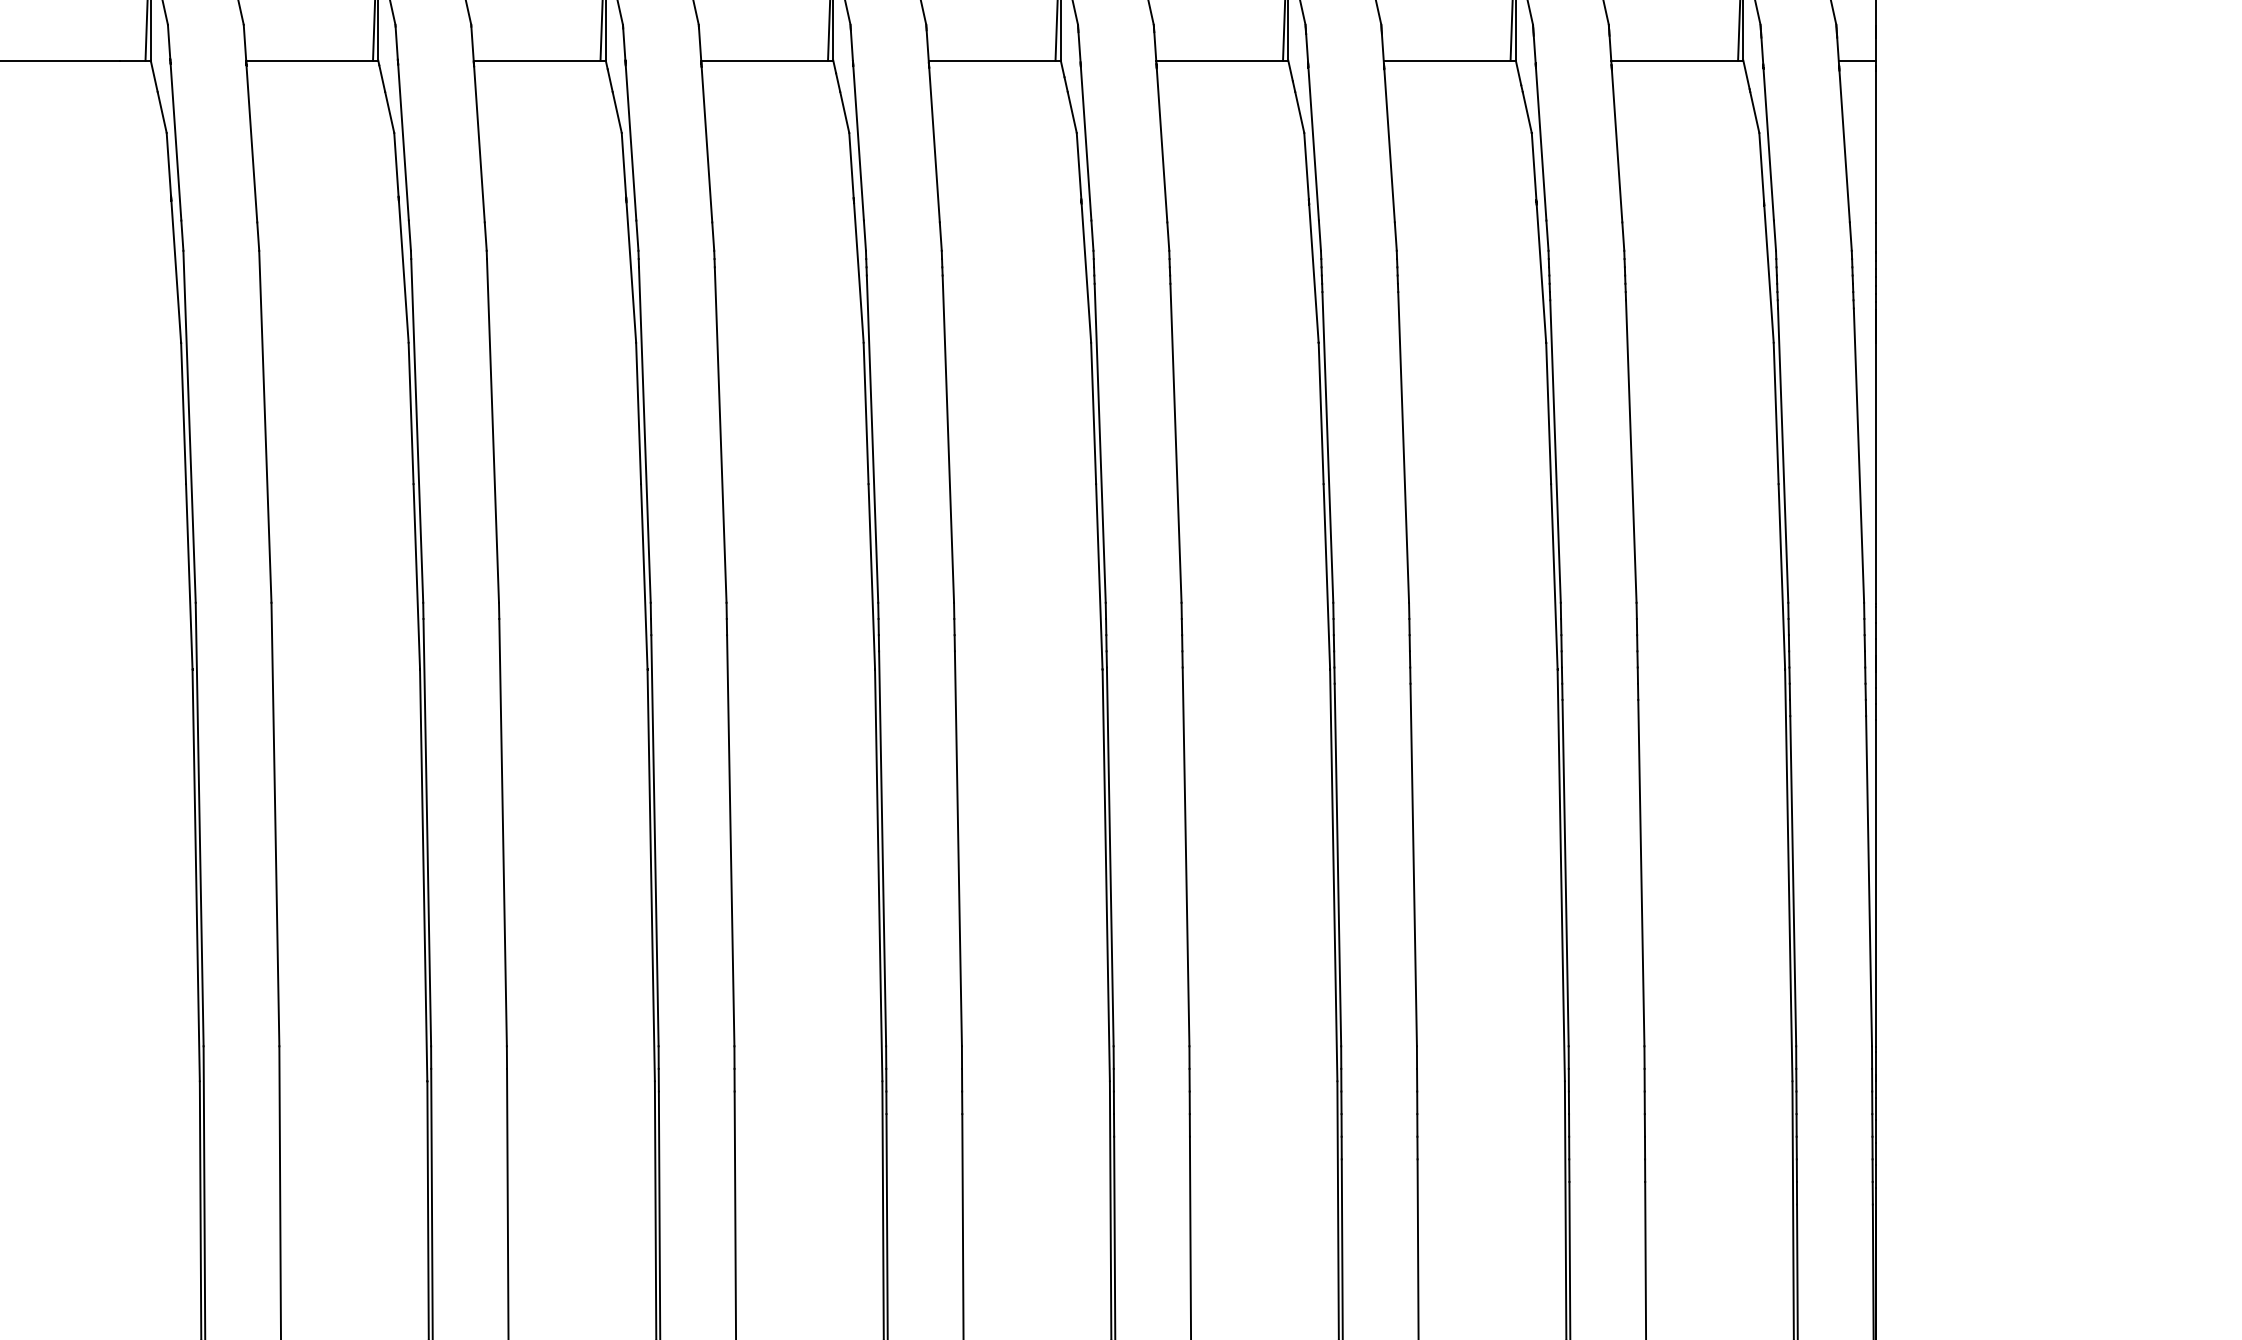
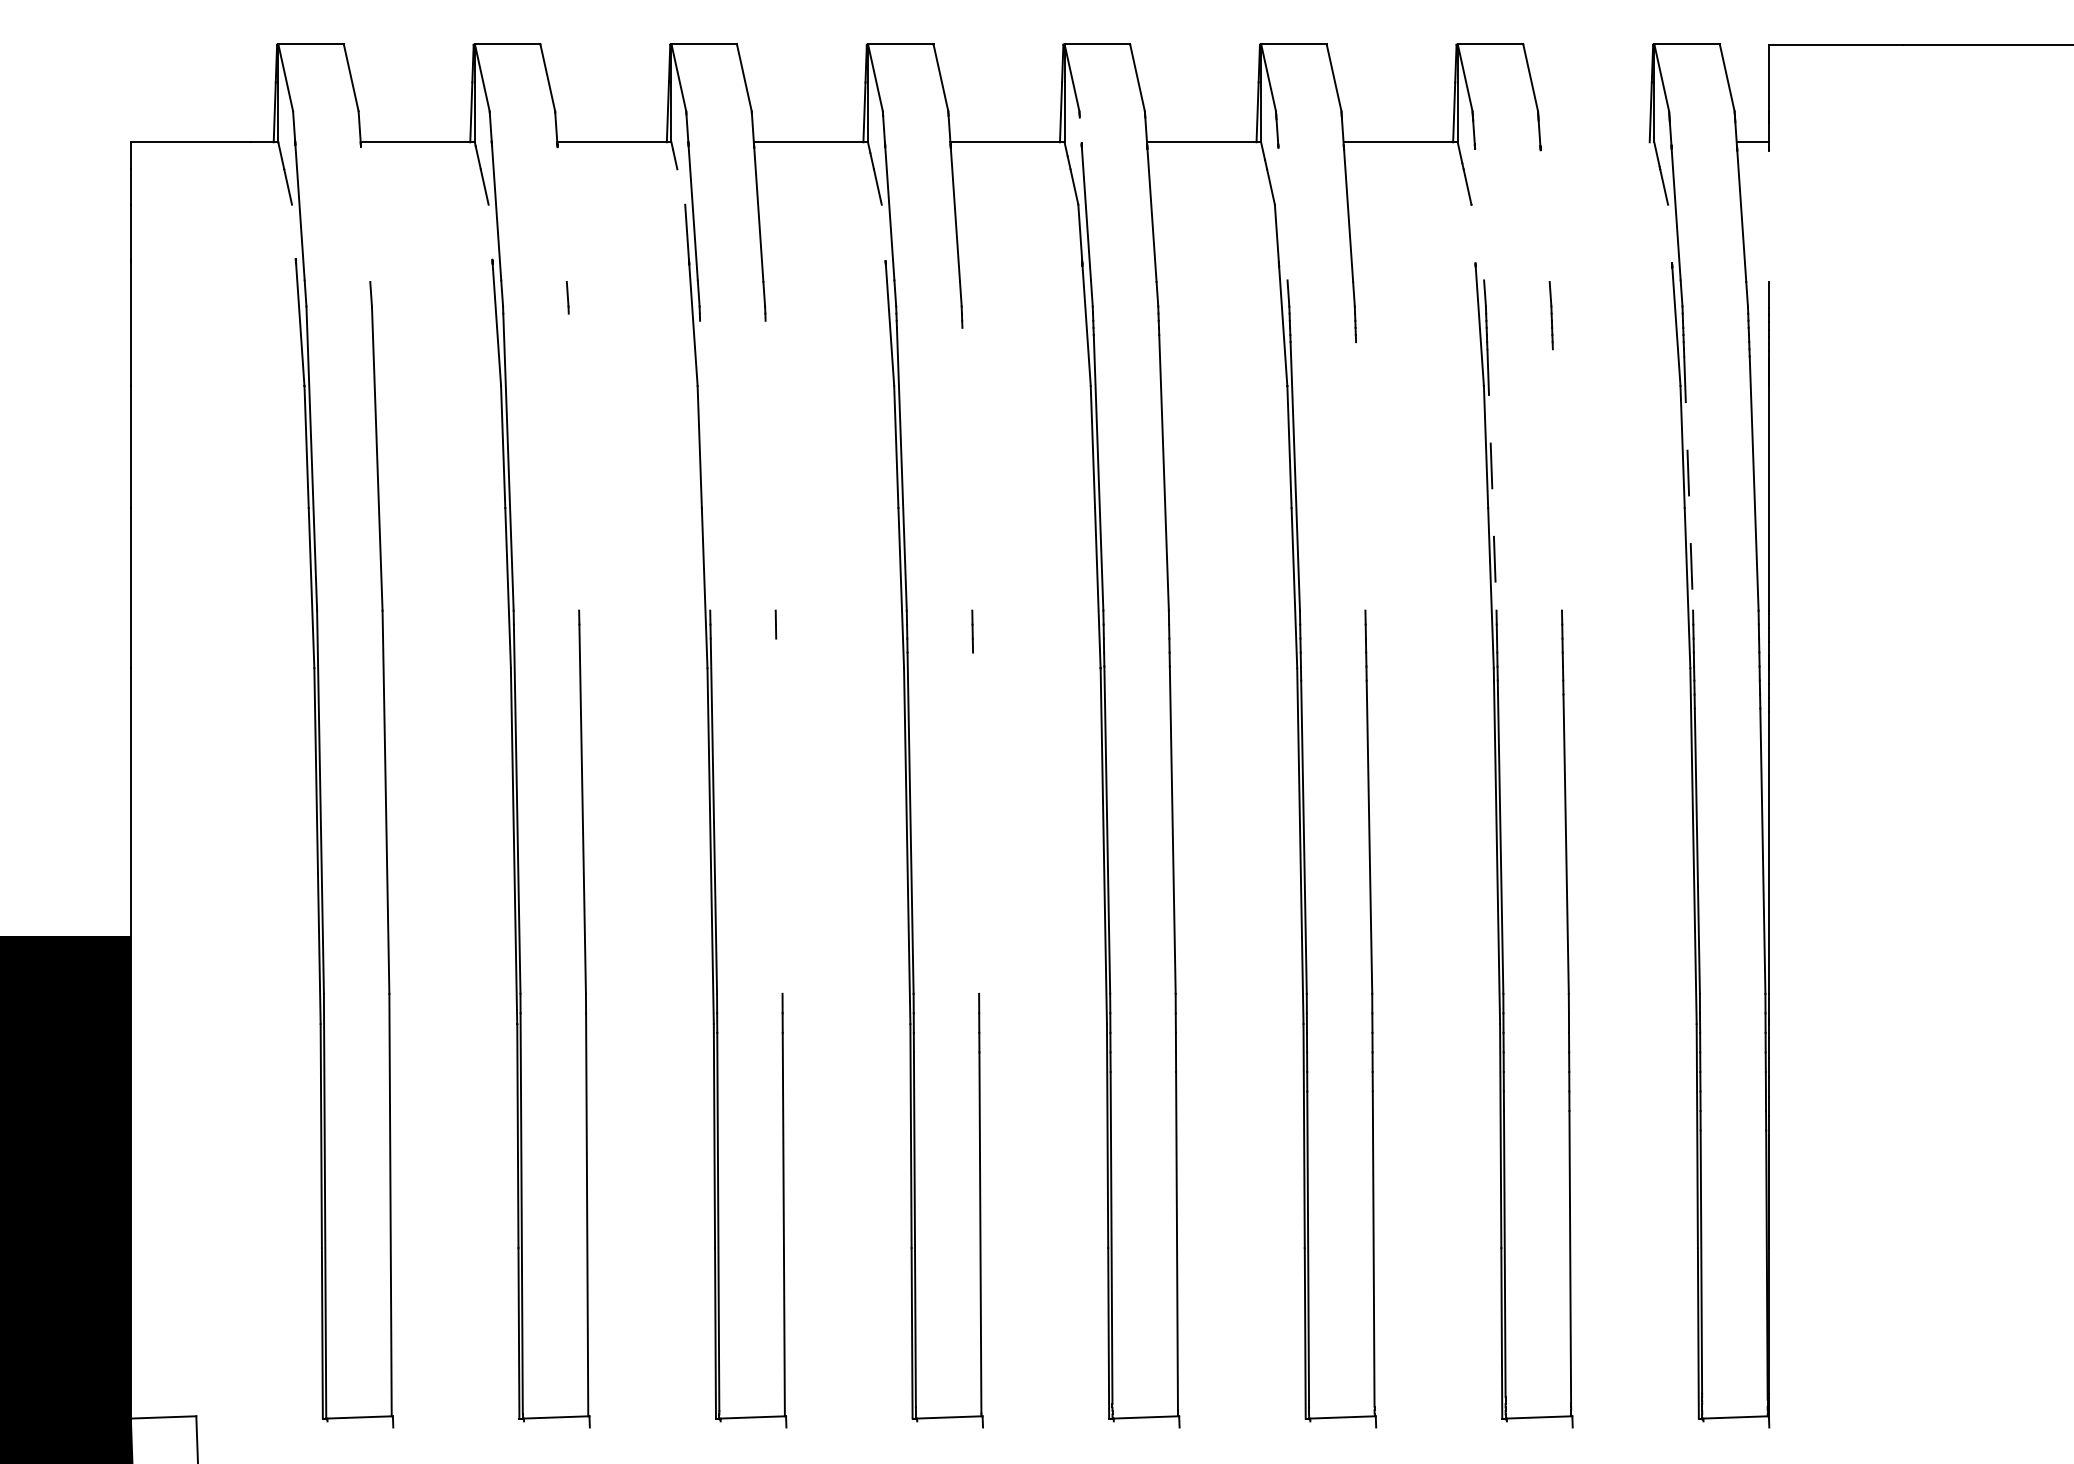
line: (1079, 47) -> (1080, 130), removed
line: (1677, 60) -> (1597, 142), removed
line: (617, 111) -> (681, 186), removed
line: (251, 144) -> (365, 214), removed
line: (478, 144) -> (561, 214), removed
line: (1313, 144) -> (1282, 214), removed
line: (1541, 144) -> (1479, 214), removed
line: (1616, 146) -> (1544, 216), removed
line: (1875, 146) -> (1768, 216), removed
line: (168, 163) -> (293, 231), removed
line: (396, 163) -> (490, 231), removed
line: (851, 165) -> (883, 232), removed
line: (1534, 166) -> (1473, 233), removed
line: (1762, 166) -> (1670, 233), removed
line: (492, 430) -> (573, 461), removed
line: (645, 434) -> (705, 465), removed
line: (720, 434) -> (770, 465), removed
line: (948, 438) -> (967, 468), removed
line: (1403, 447) -> (1360, 476), removed
line: (1554, 451) -> (1491, 479), solid -> dashed
line: (1630, 451) -> (1556, 479), removed
line: (1782, 456) -> (1688, 484), solid -> dashed
line: (730, 839) -> (779, 815), removed
line: (958, 847) -> (976, 822), removed

